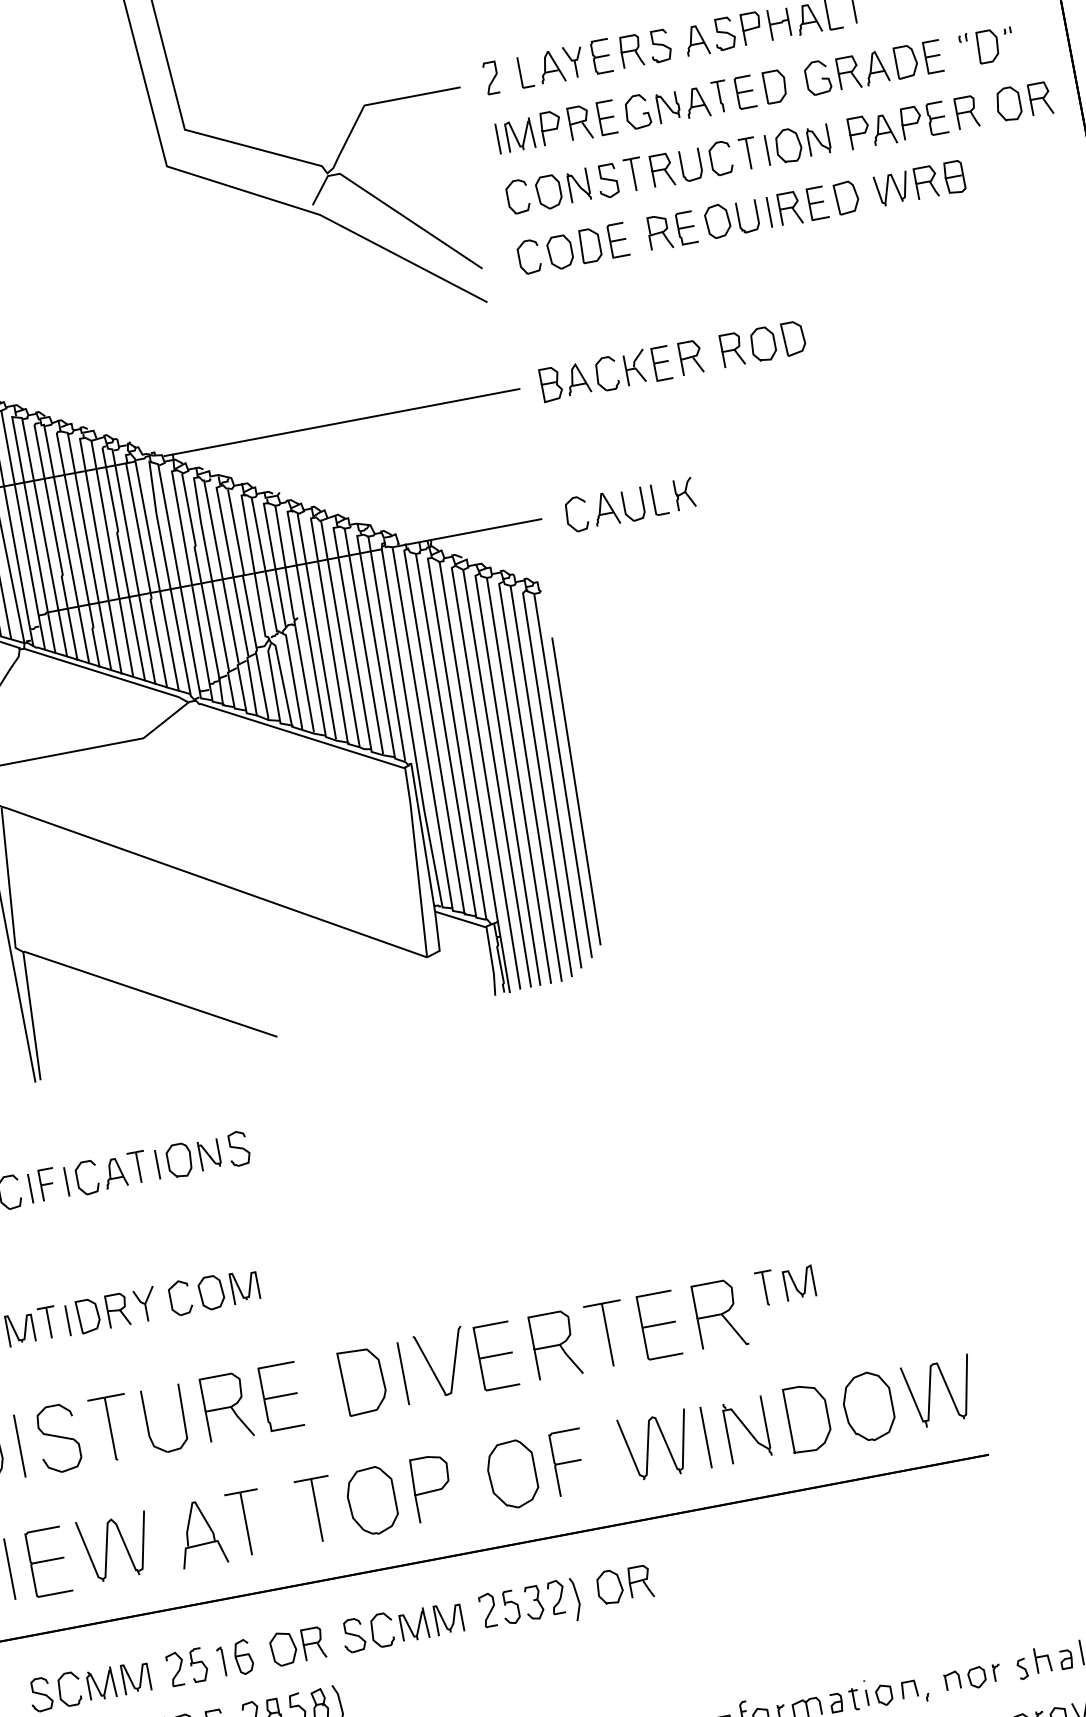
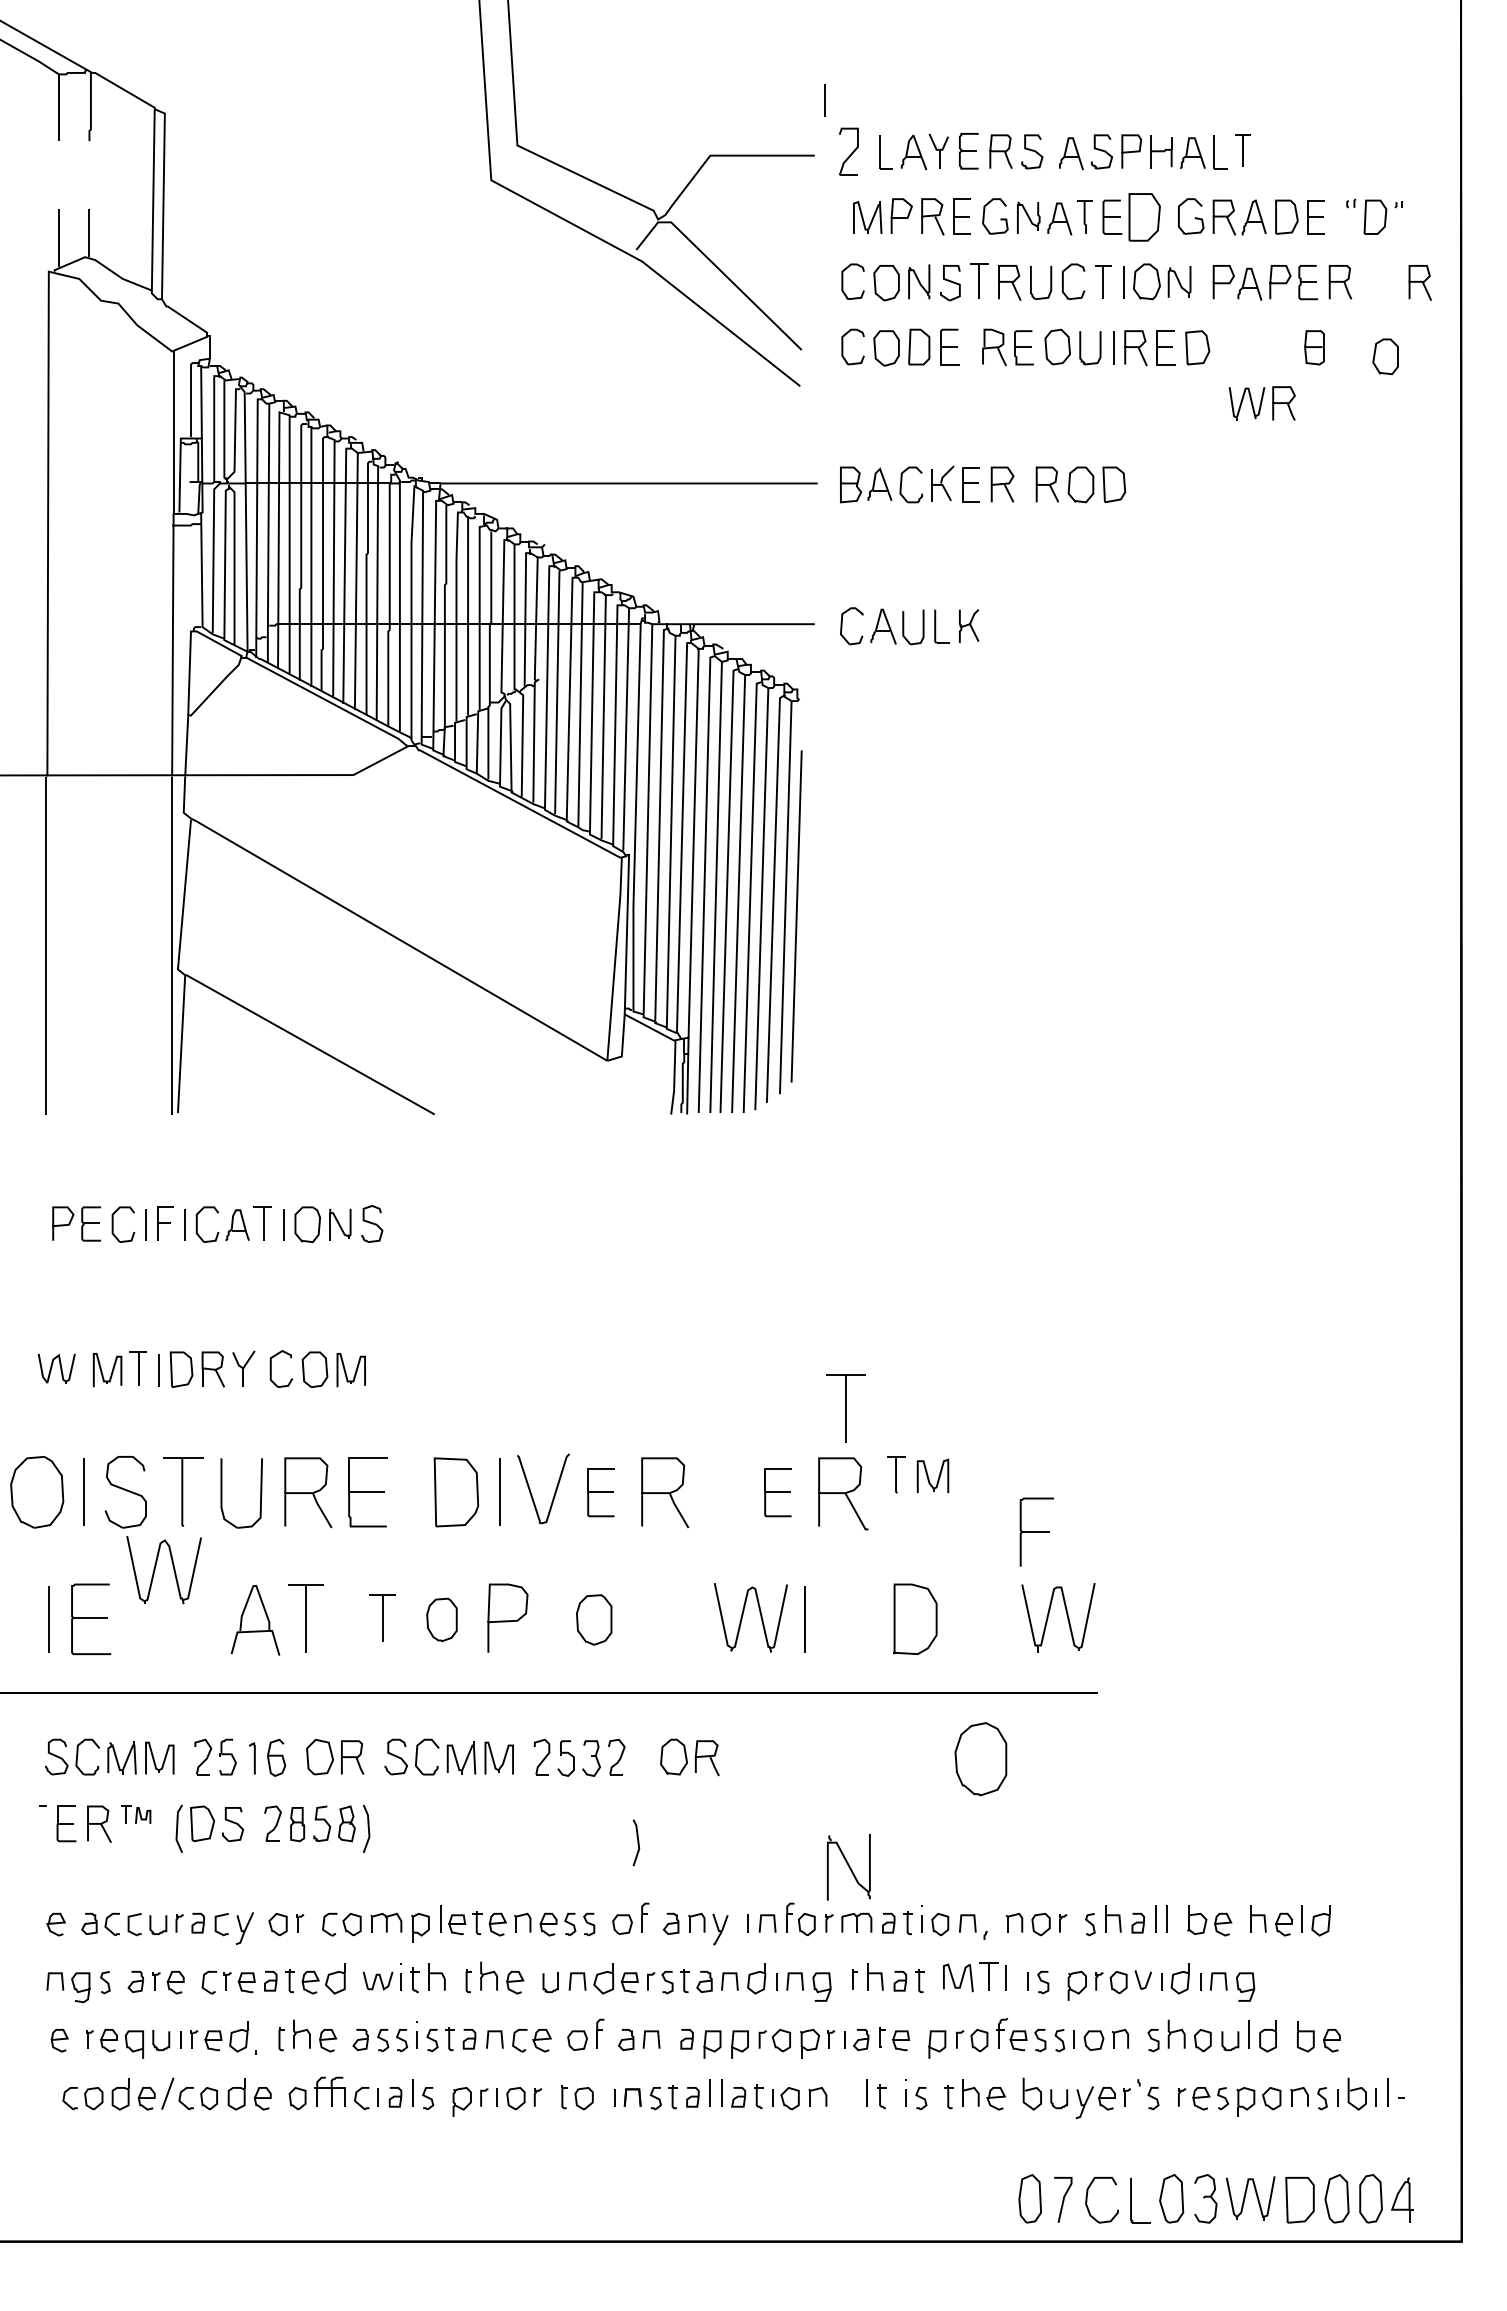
part: (491, 77) -> (848, 151), size x1.4
part: (775, 85) -> (1144, 216), size x1.4
curve: (999, 105) -> (1375, 356), moved
line: (497, 139) -> (824, 100), moved
part: (905, 186) -> (1261, 403), moved
part: (659, 1325) -> (777, 1492), size x0.7
part: (607, 1334) -> (845, 1408), moved
part: (495, 1356) -> (600, 1492), size x0.7
part: (868, 1407) -> (980, 1759), moved
part: (746, 1430) -> (848, 1867), moved
part: (569, 1461) -> (1036, 1531), moved
part: (511, 1474) -> (593, 1619), size x0.7
part: (371, 1500) -> (441, 1619), size x0.6
part: (317, 1510) -> (382, 1618), size x0.7
part: (107, 1548) -> (155, 1570), moved
line: (577, 1598) -> (637, 1842), moved

